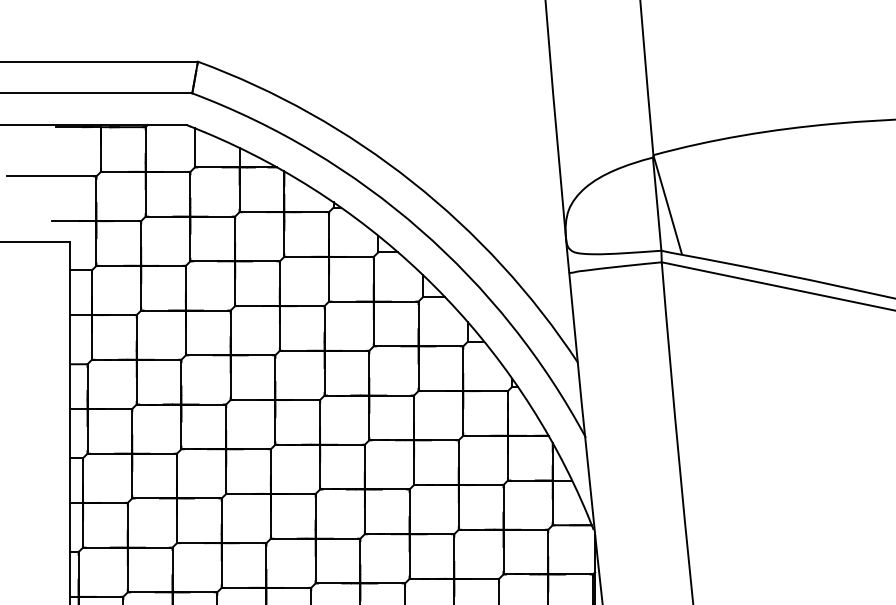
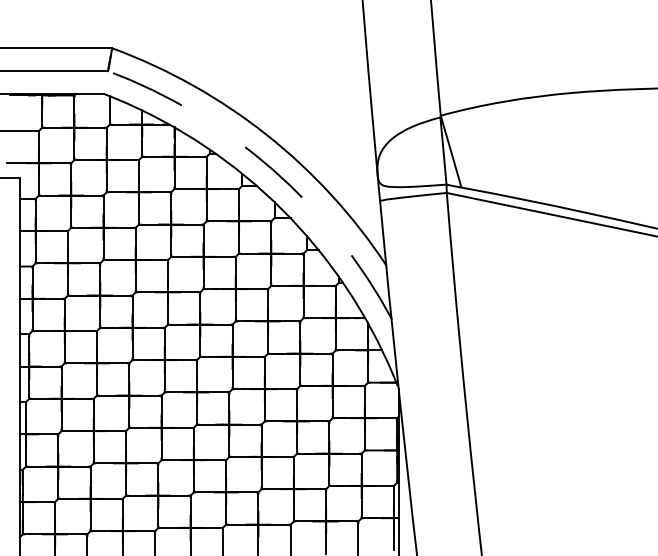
arc: (420, 229) -> (272, 169), solid -> dashed

